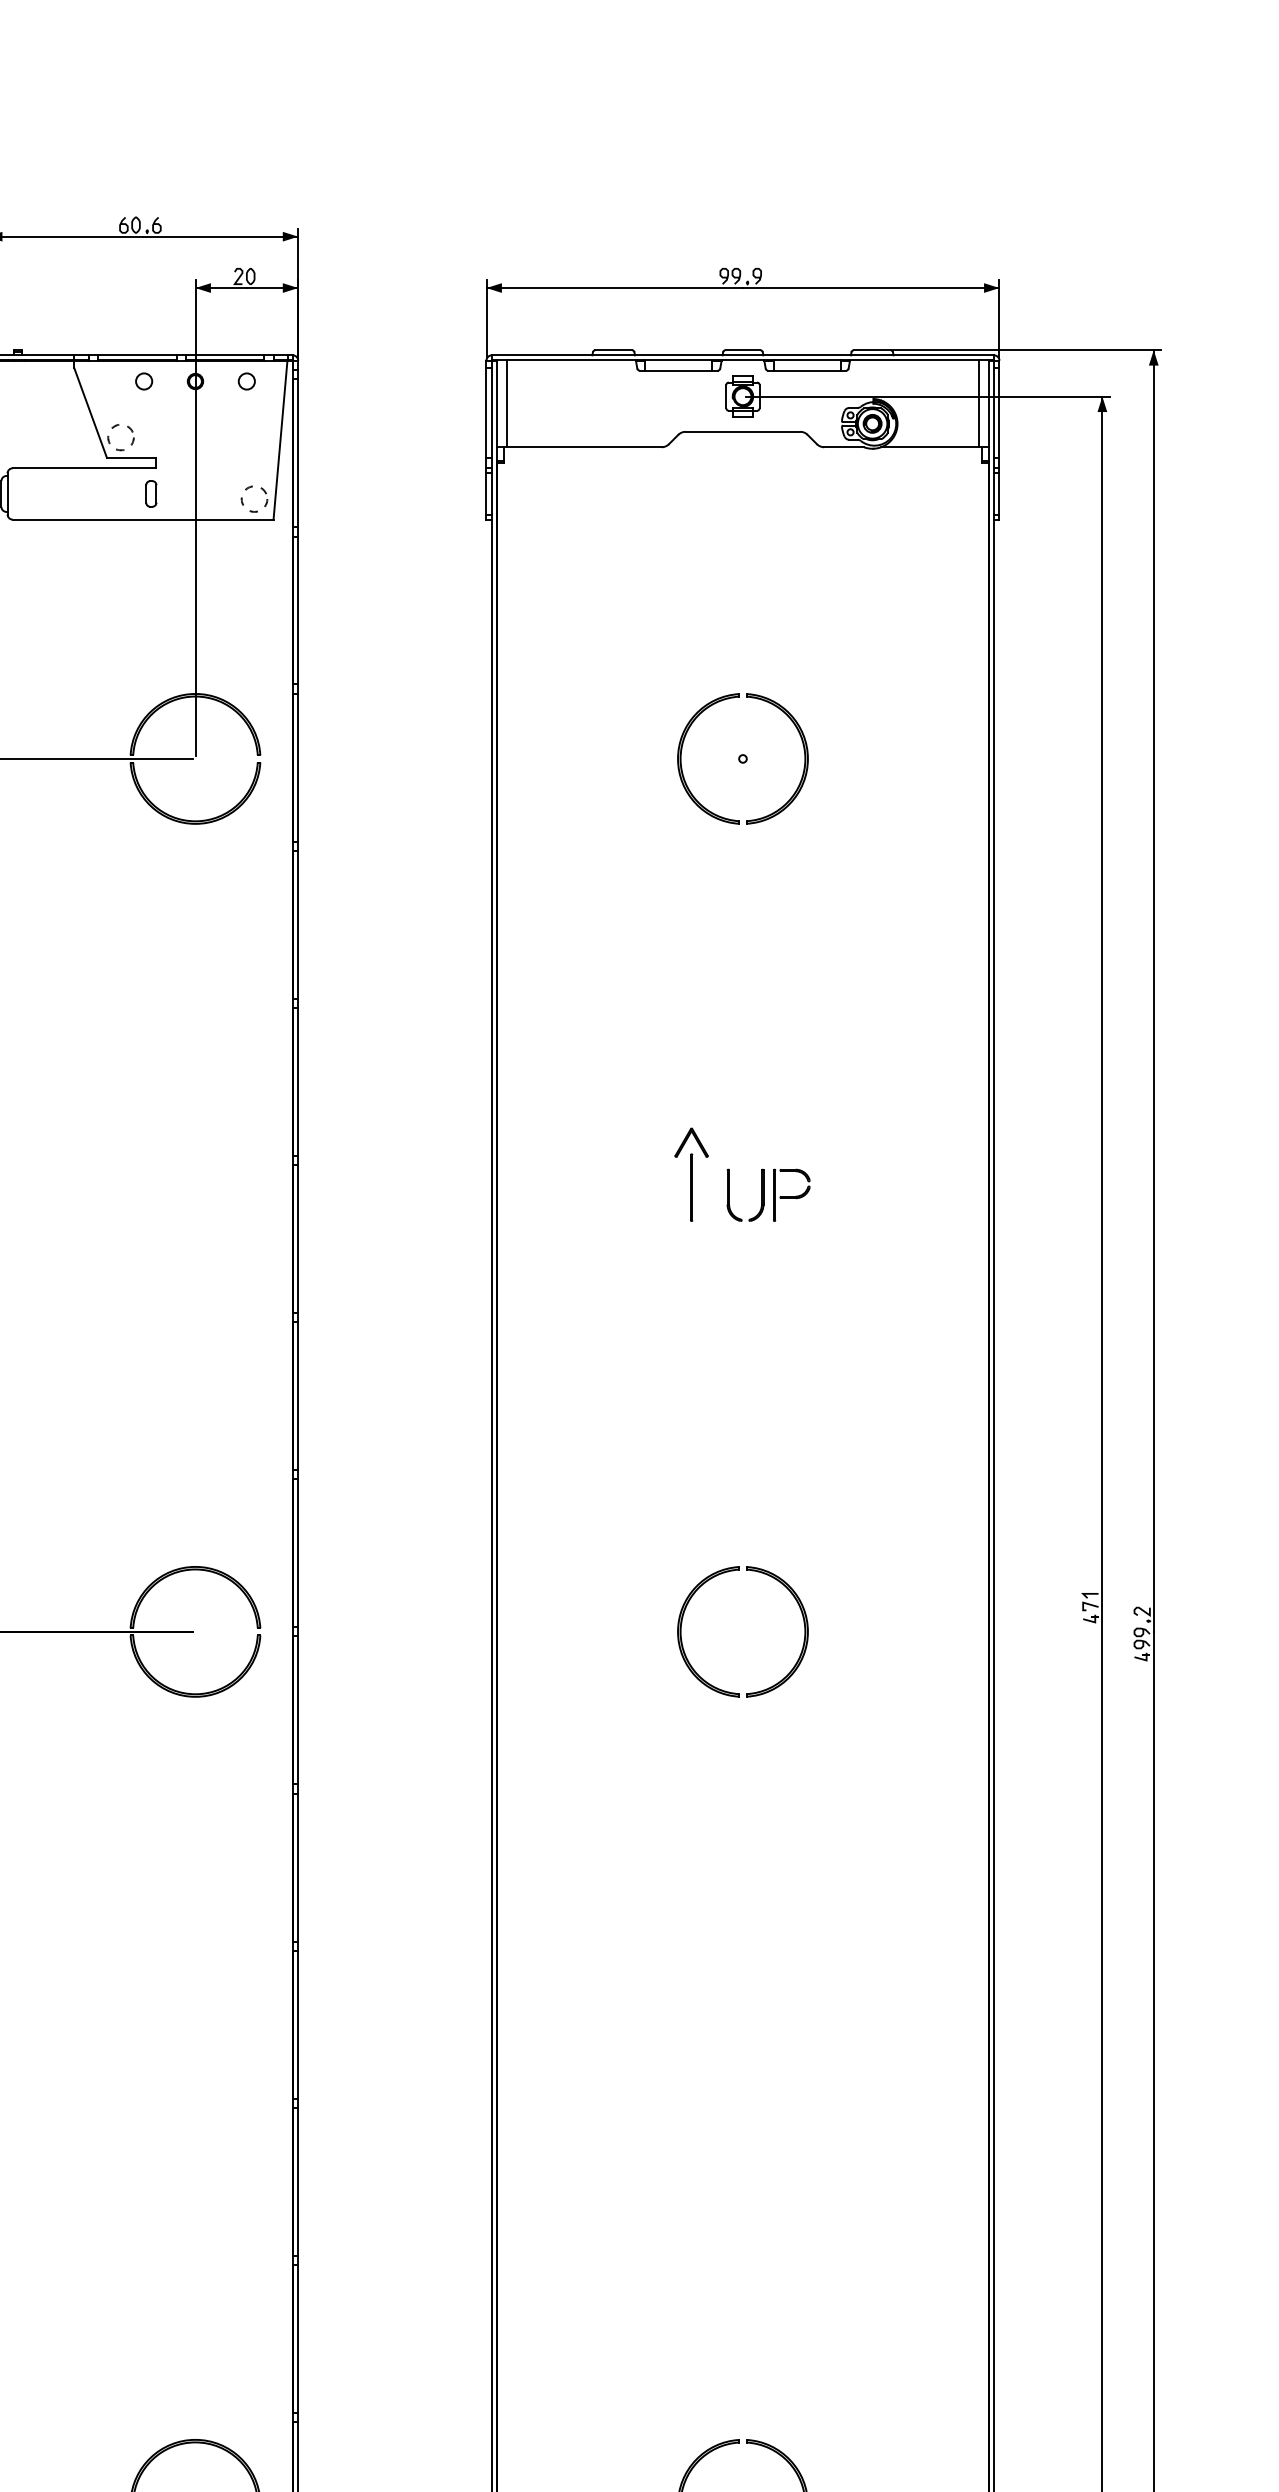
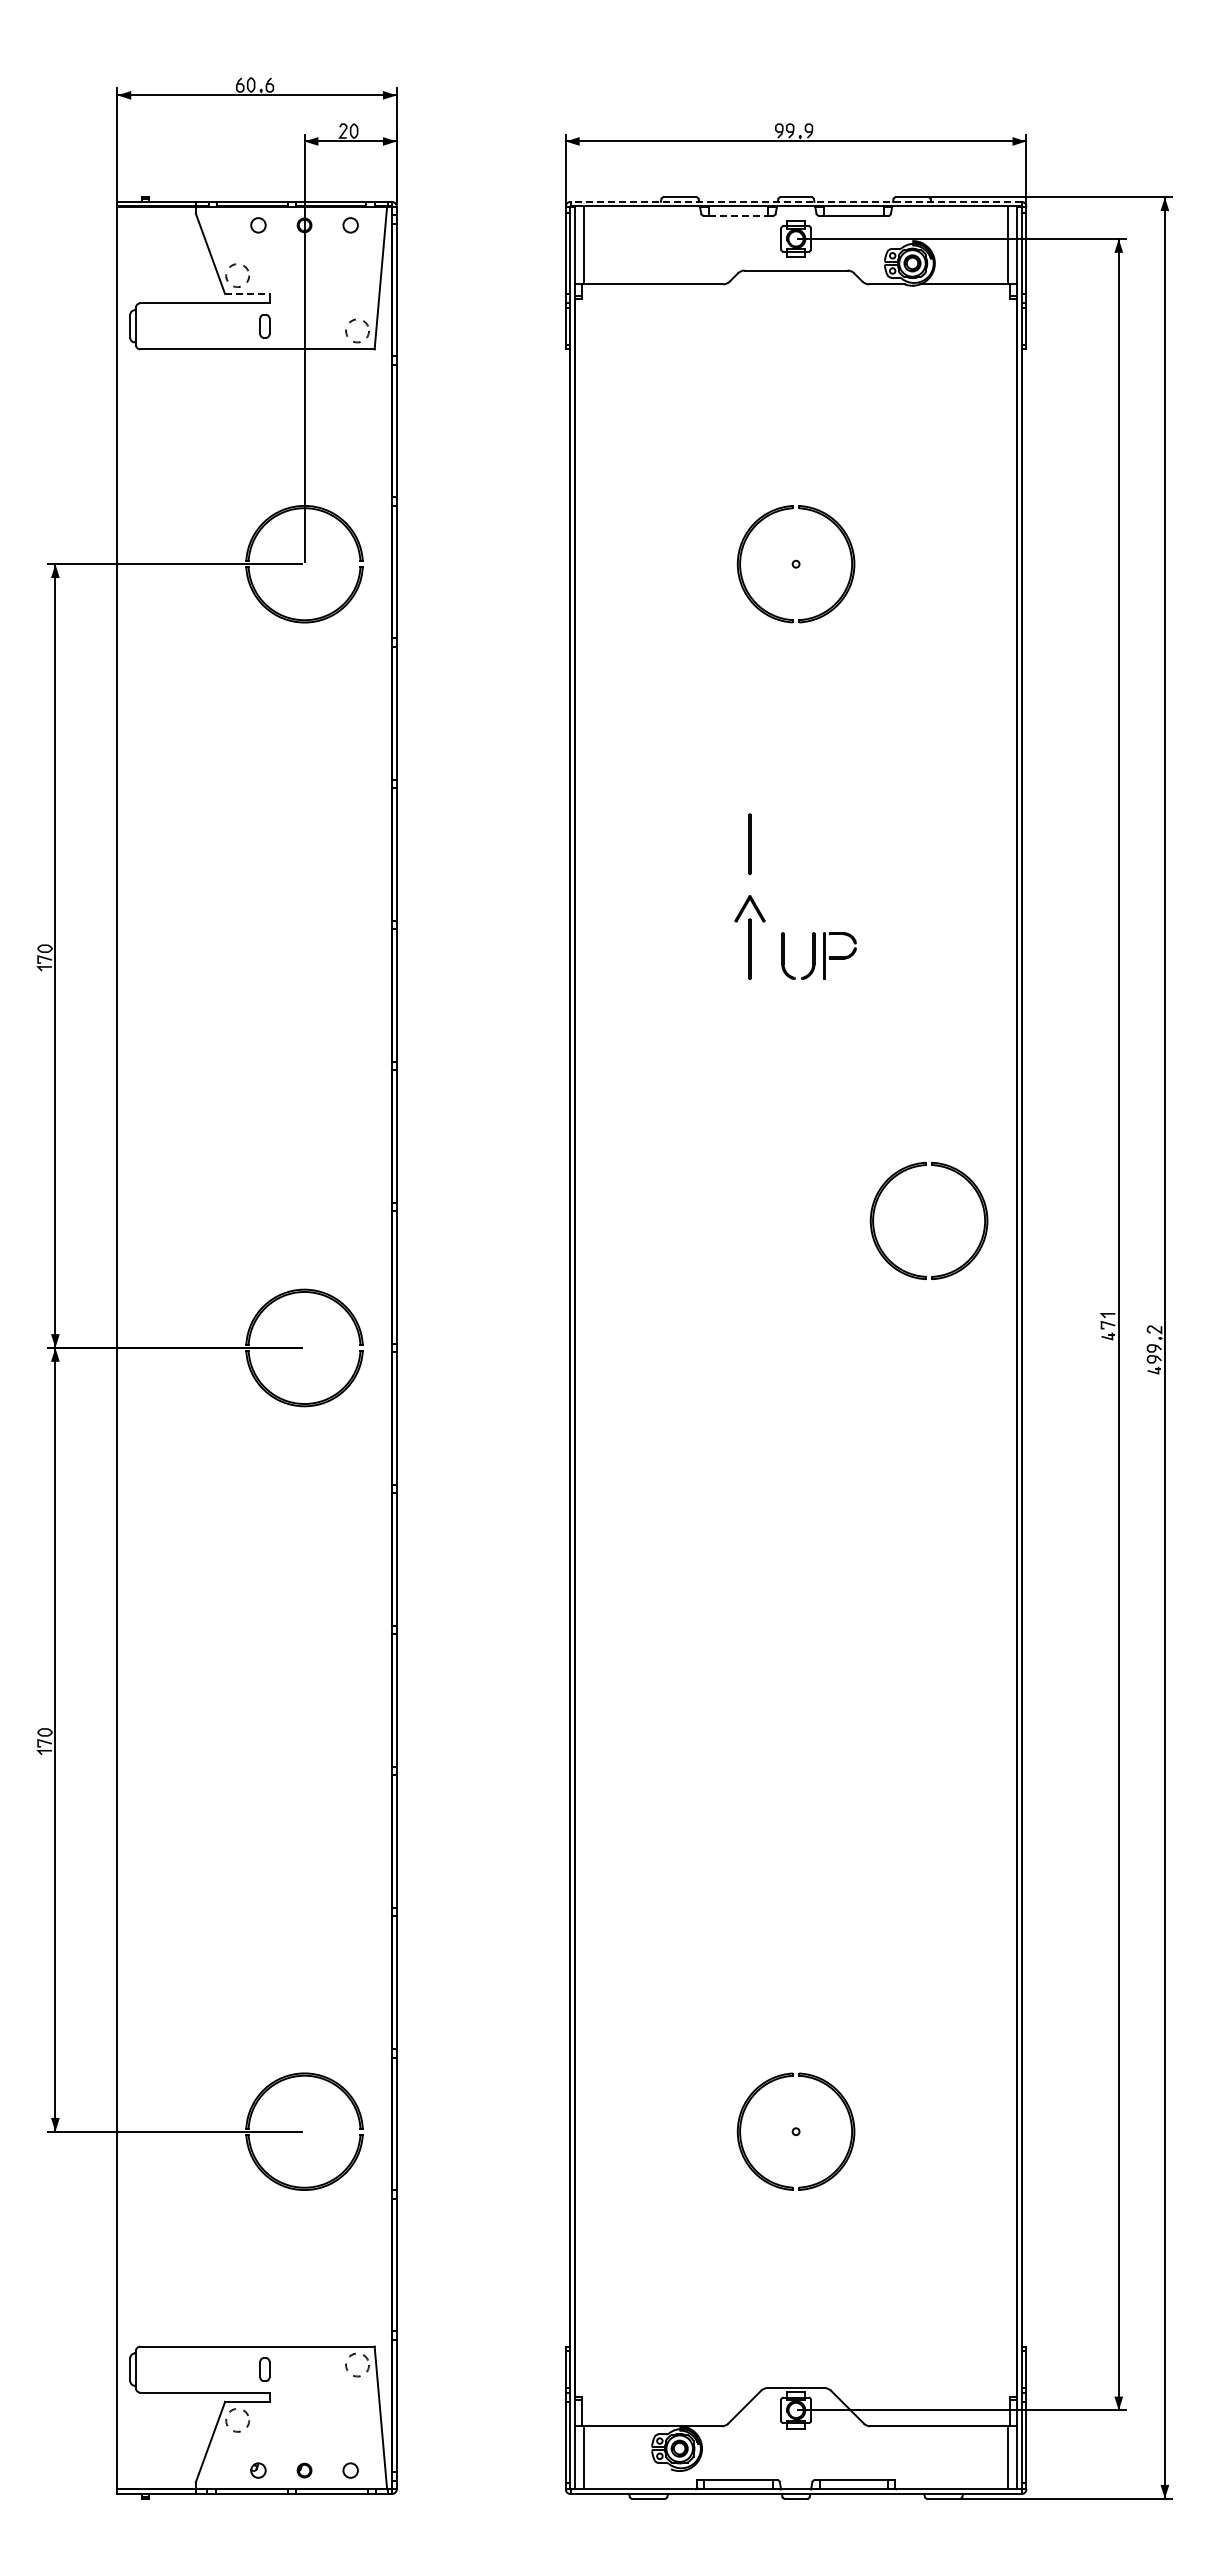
line: (742, 354) -> (795, 201), solid -> dashed
line: (678, 370) -> (738, 215), solid -> dashed
line: (131, 458) -> (247, 294), solid -> dashed
line: (691, 1069) -> (749, 843), added
part: (703, 1585) -> (893, 1179), moved

